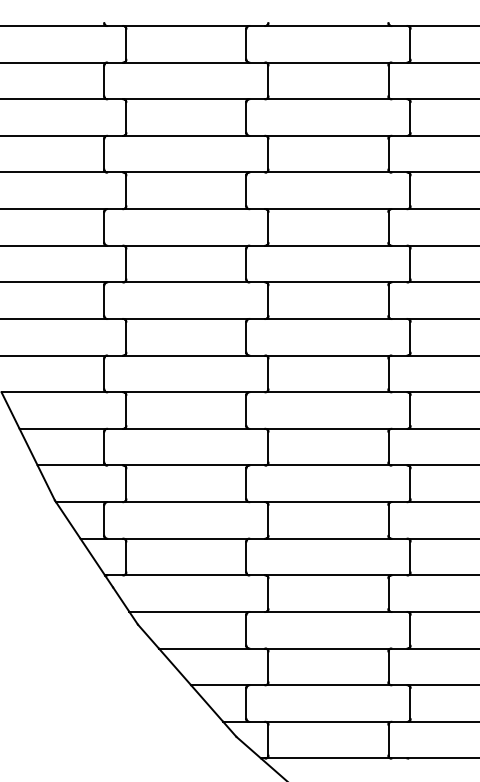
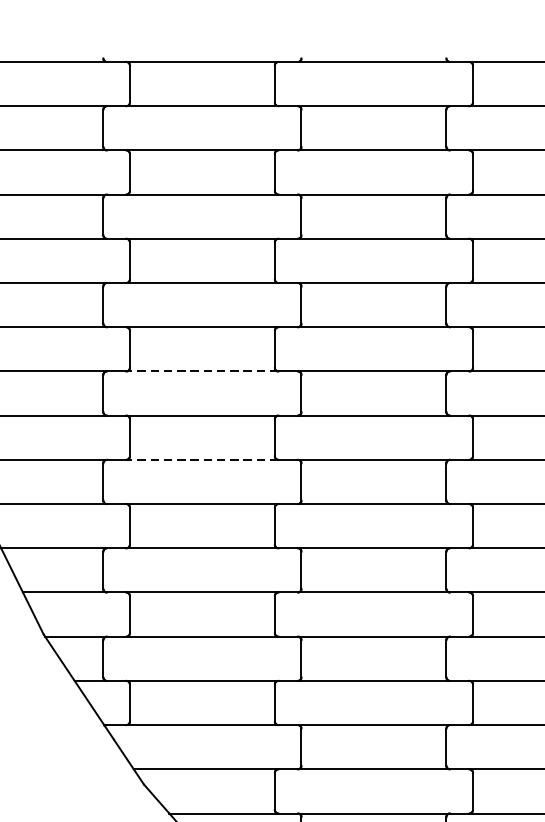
line: (185, 282) -> (201, 371), solid -> dashed
line: (185, 355) -> (201, 459), solid -> dashed

